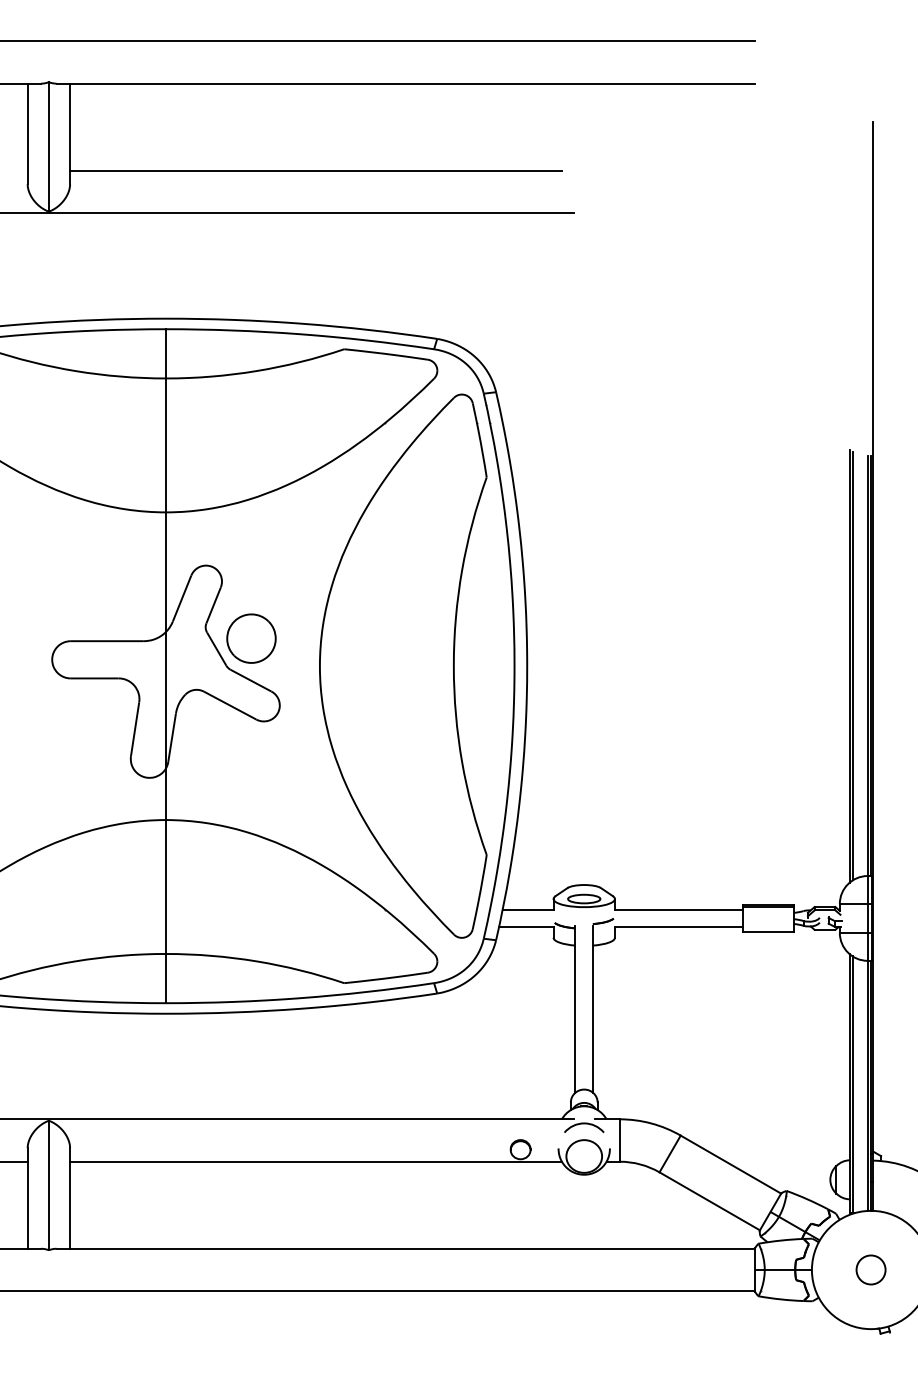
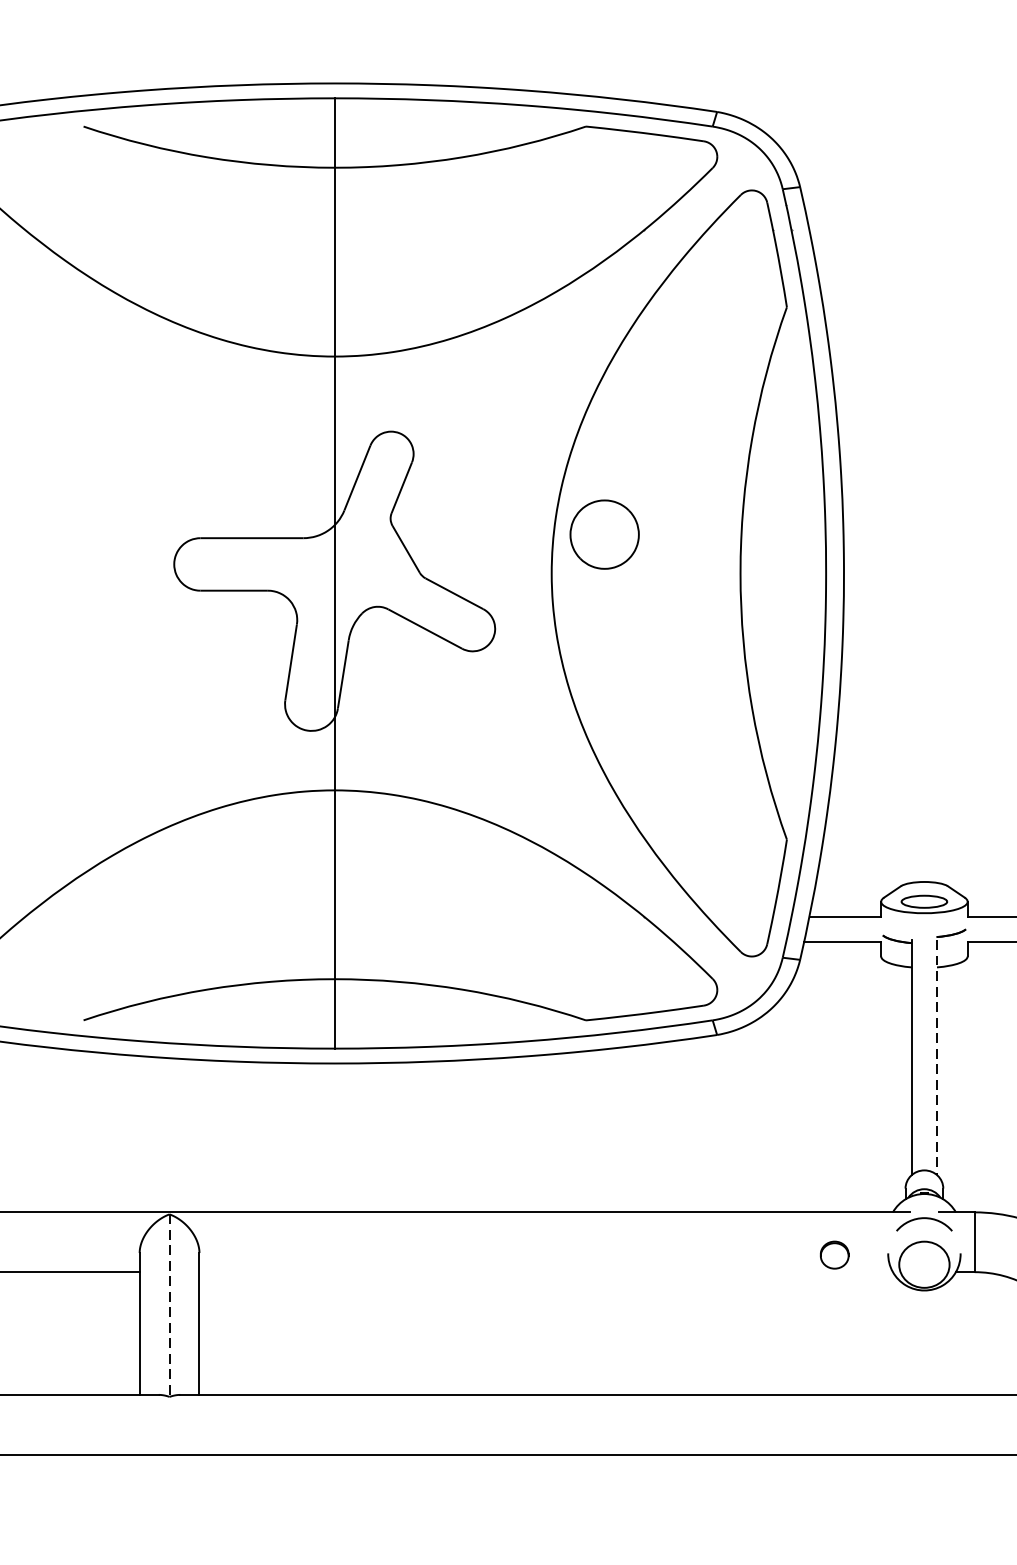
part: (251, 638) -> (604, 534), moved
line: (593, 1010) -> (937, 1058), solid -> dashed
line: (315, 1161) -> (545, 1271), removed
line: (48, 1185) -> (169, 1305), solid -> dashed

